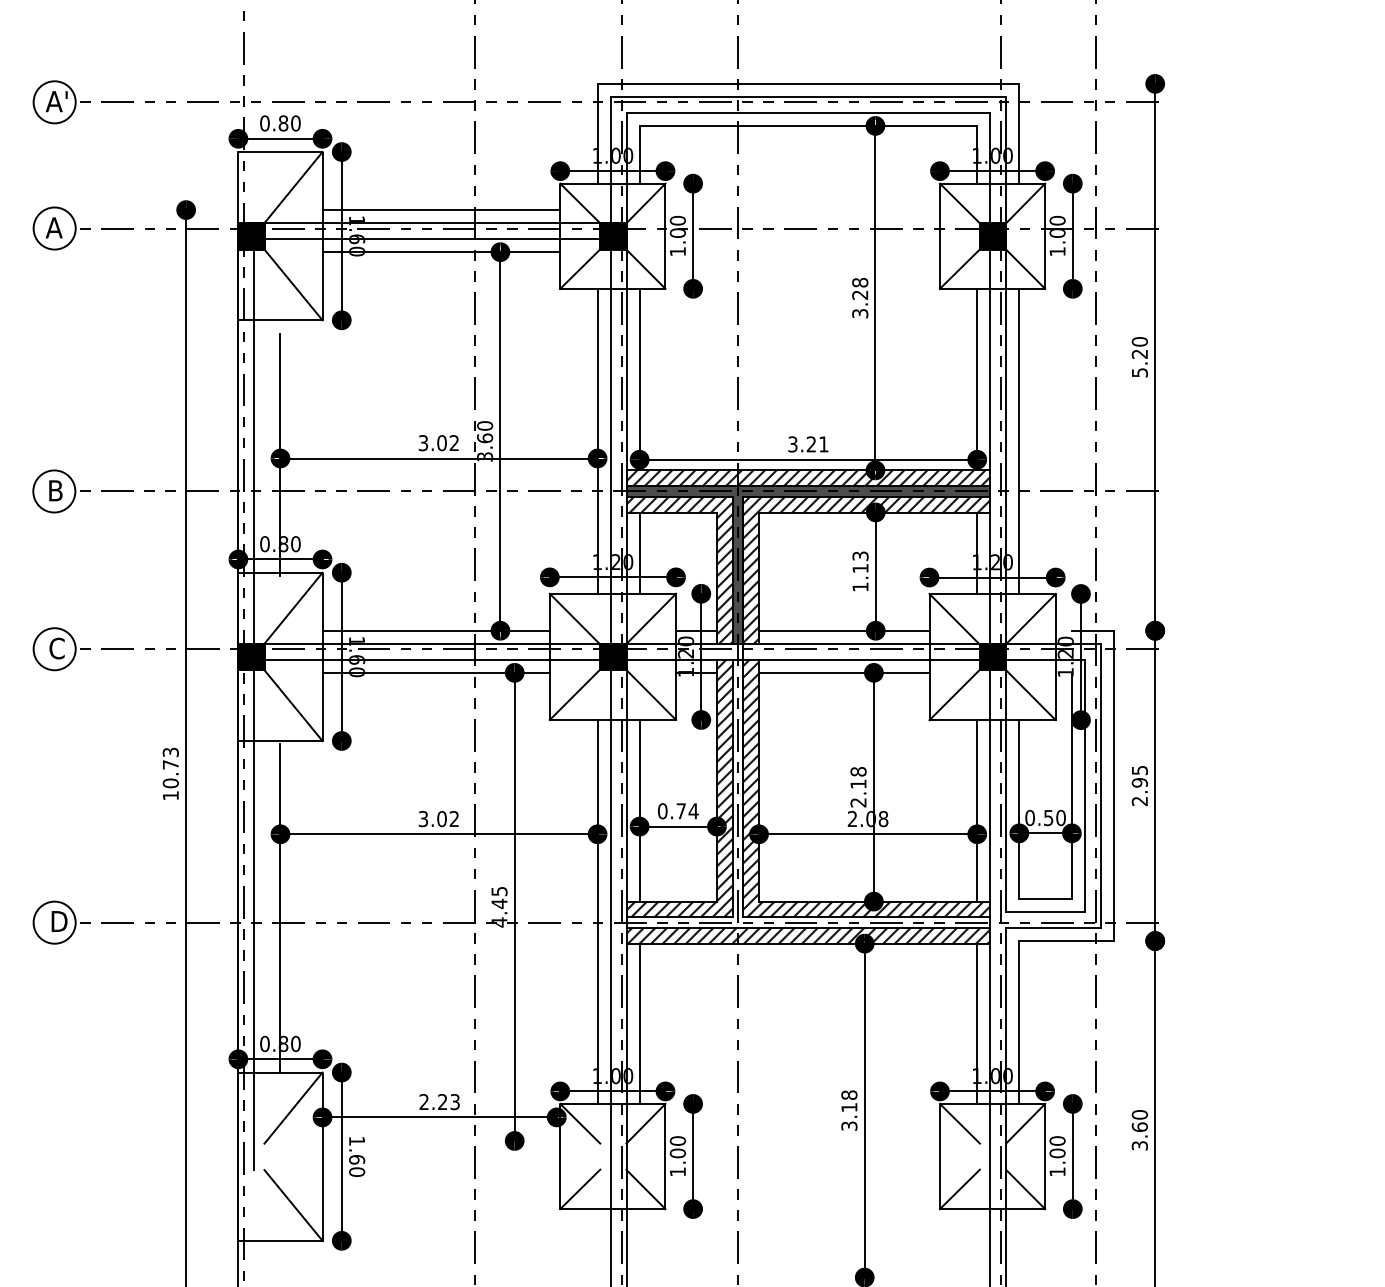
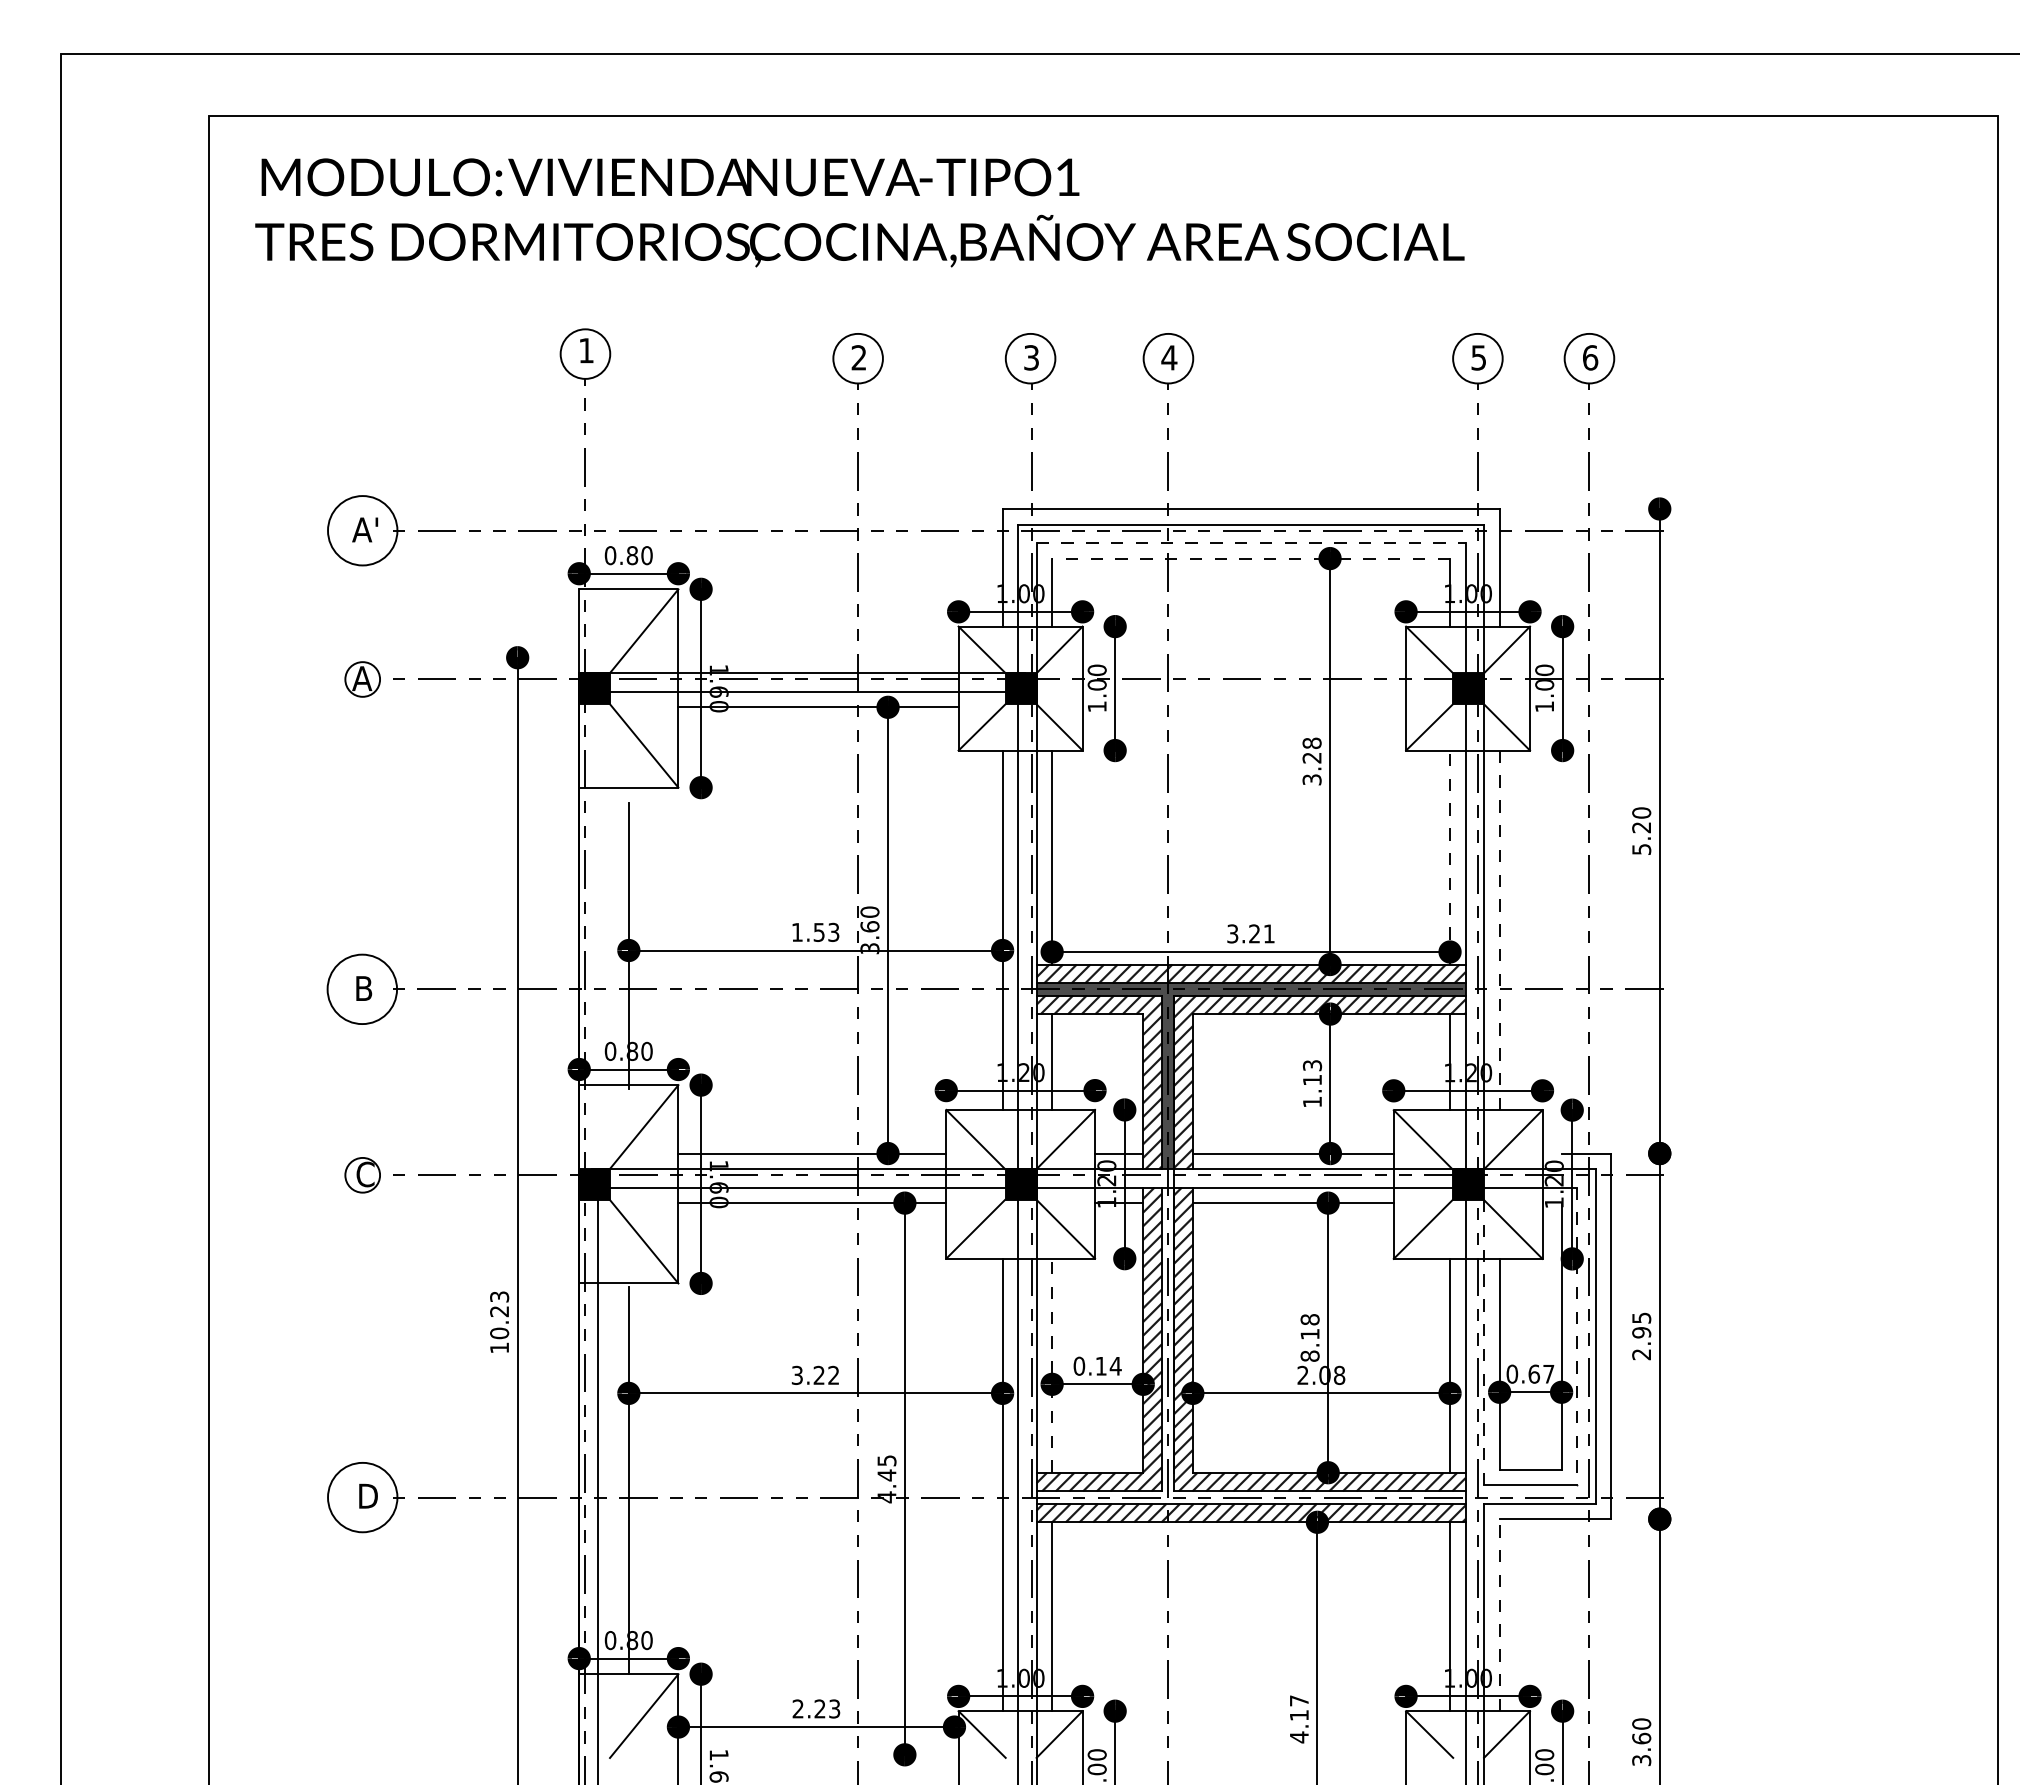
circle: (54, 102) -> (362, 530), size x1.4
line: (808, 113) -> (1251, 543), solid -> dashed
line: (808, 125) -> (1251, 558), solid -> dashed
line: (441, 209) -> (818, 657), removed
circle: (54, 228) -> (362, 679), size x0.7
line: (977, 379) -> (1450, 857), solid -> dashed
line: (1019, 441) -> (1499, 930), solid -> dashed
text: (438, 442) -> (815, 931), 3.02 -> 1.53
line: (253, 444) -> (597, 933), removed
circle: (54, 491) -> (362, 989), size x1.4
circle: (54, 649) -> (362, 1175), size x0.7
text: (170, 764) -> (499, 1311), 10.73 -> 10.23
line: (1006, 786) -> (1484, 1336), solid -> dashed
line: (1085, 786) -> (1577, 1336), solid -> dashed
text: (858, 802) -> (1309, 1355), 2.18 -> 8.18
line: (639, 810) -> (1052, 1365), solid -> dashed
text: (680, 811) -> (1100, 1366), 0.74 -> 0.14
text: (1054, 817) -> (1541, 1373), 0.50 -> 0.67
text: (441, 819) -> (818, 1375), 3.02 -> 3.22
circle: (54, 922) -> (362, 1497), size x1.4
line: (1019, 1022) -> (1499, 1615), solid -> dashed
text: (848, 1110) -> (1298, 1719), 3.18 -> 4.17

